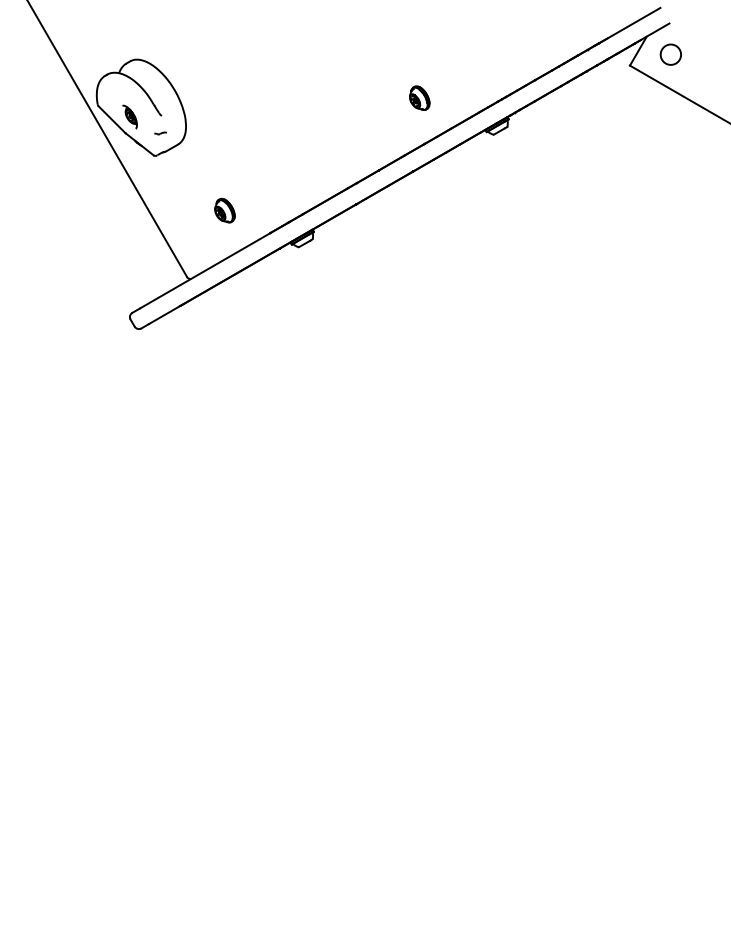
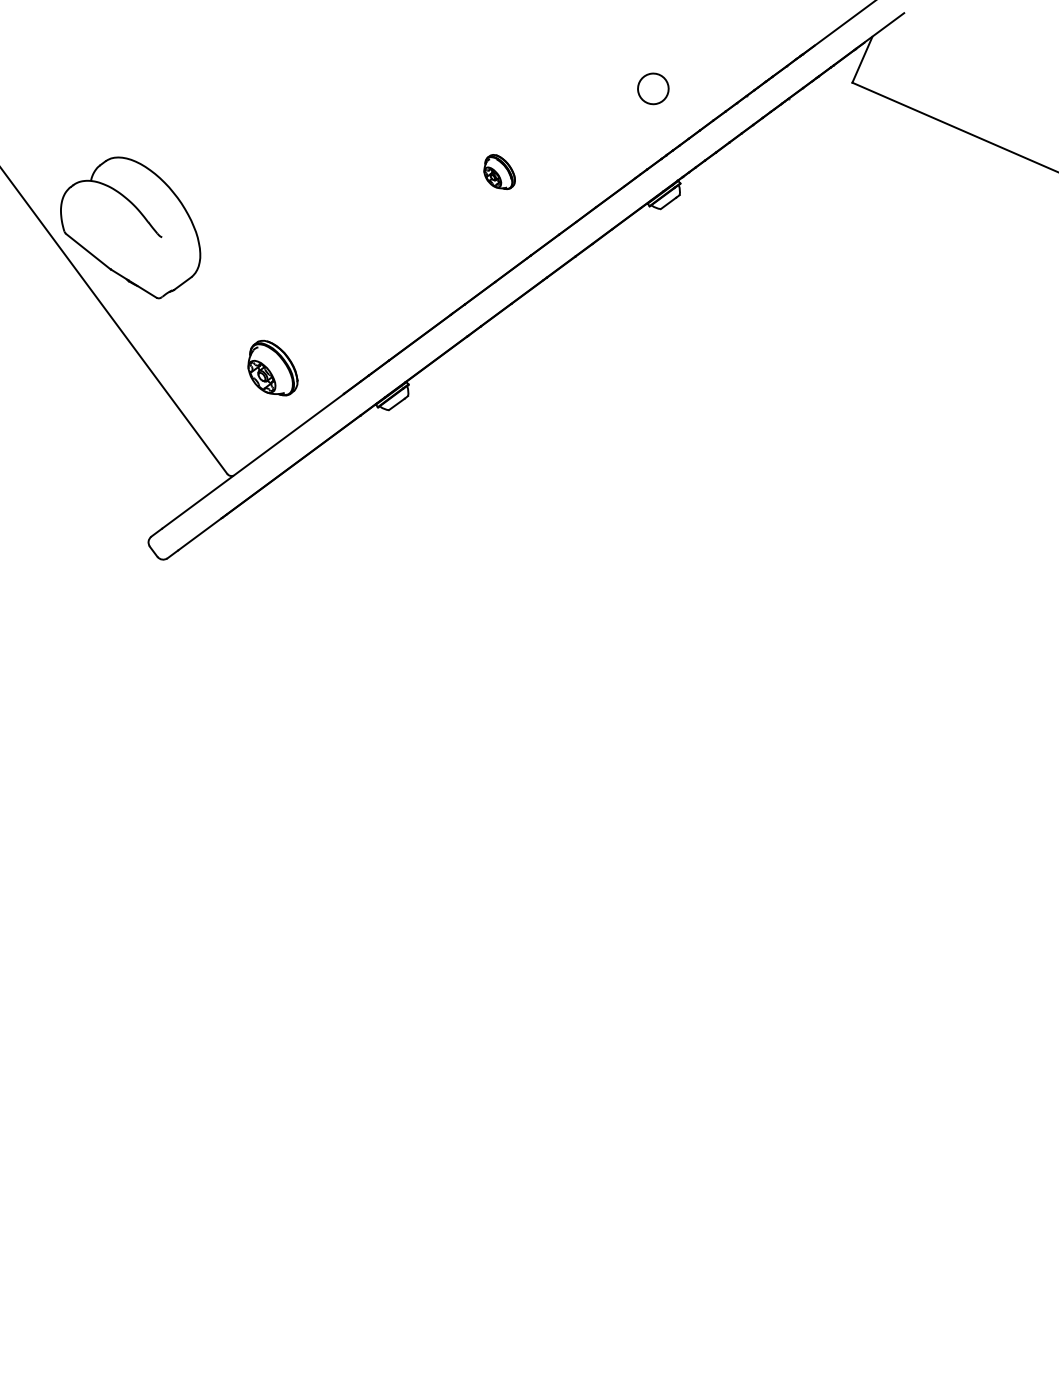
circle: (670, 54) -> (652, 88), moved
part: (419, 97) -> (498, 171), moved
part: (129, 116) -> (113, 243), removed
part: (160, 133) -> (163, 263), removed
part: (224, 210) -> (271, 367), size x1.6

